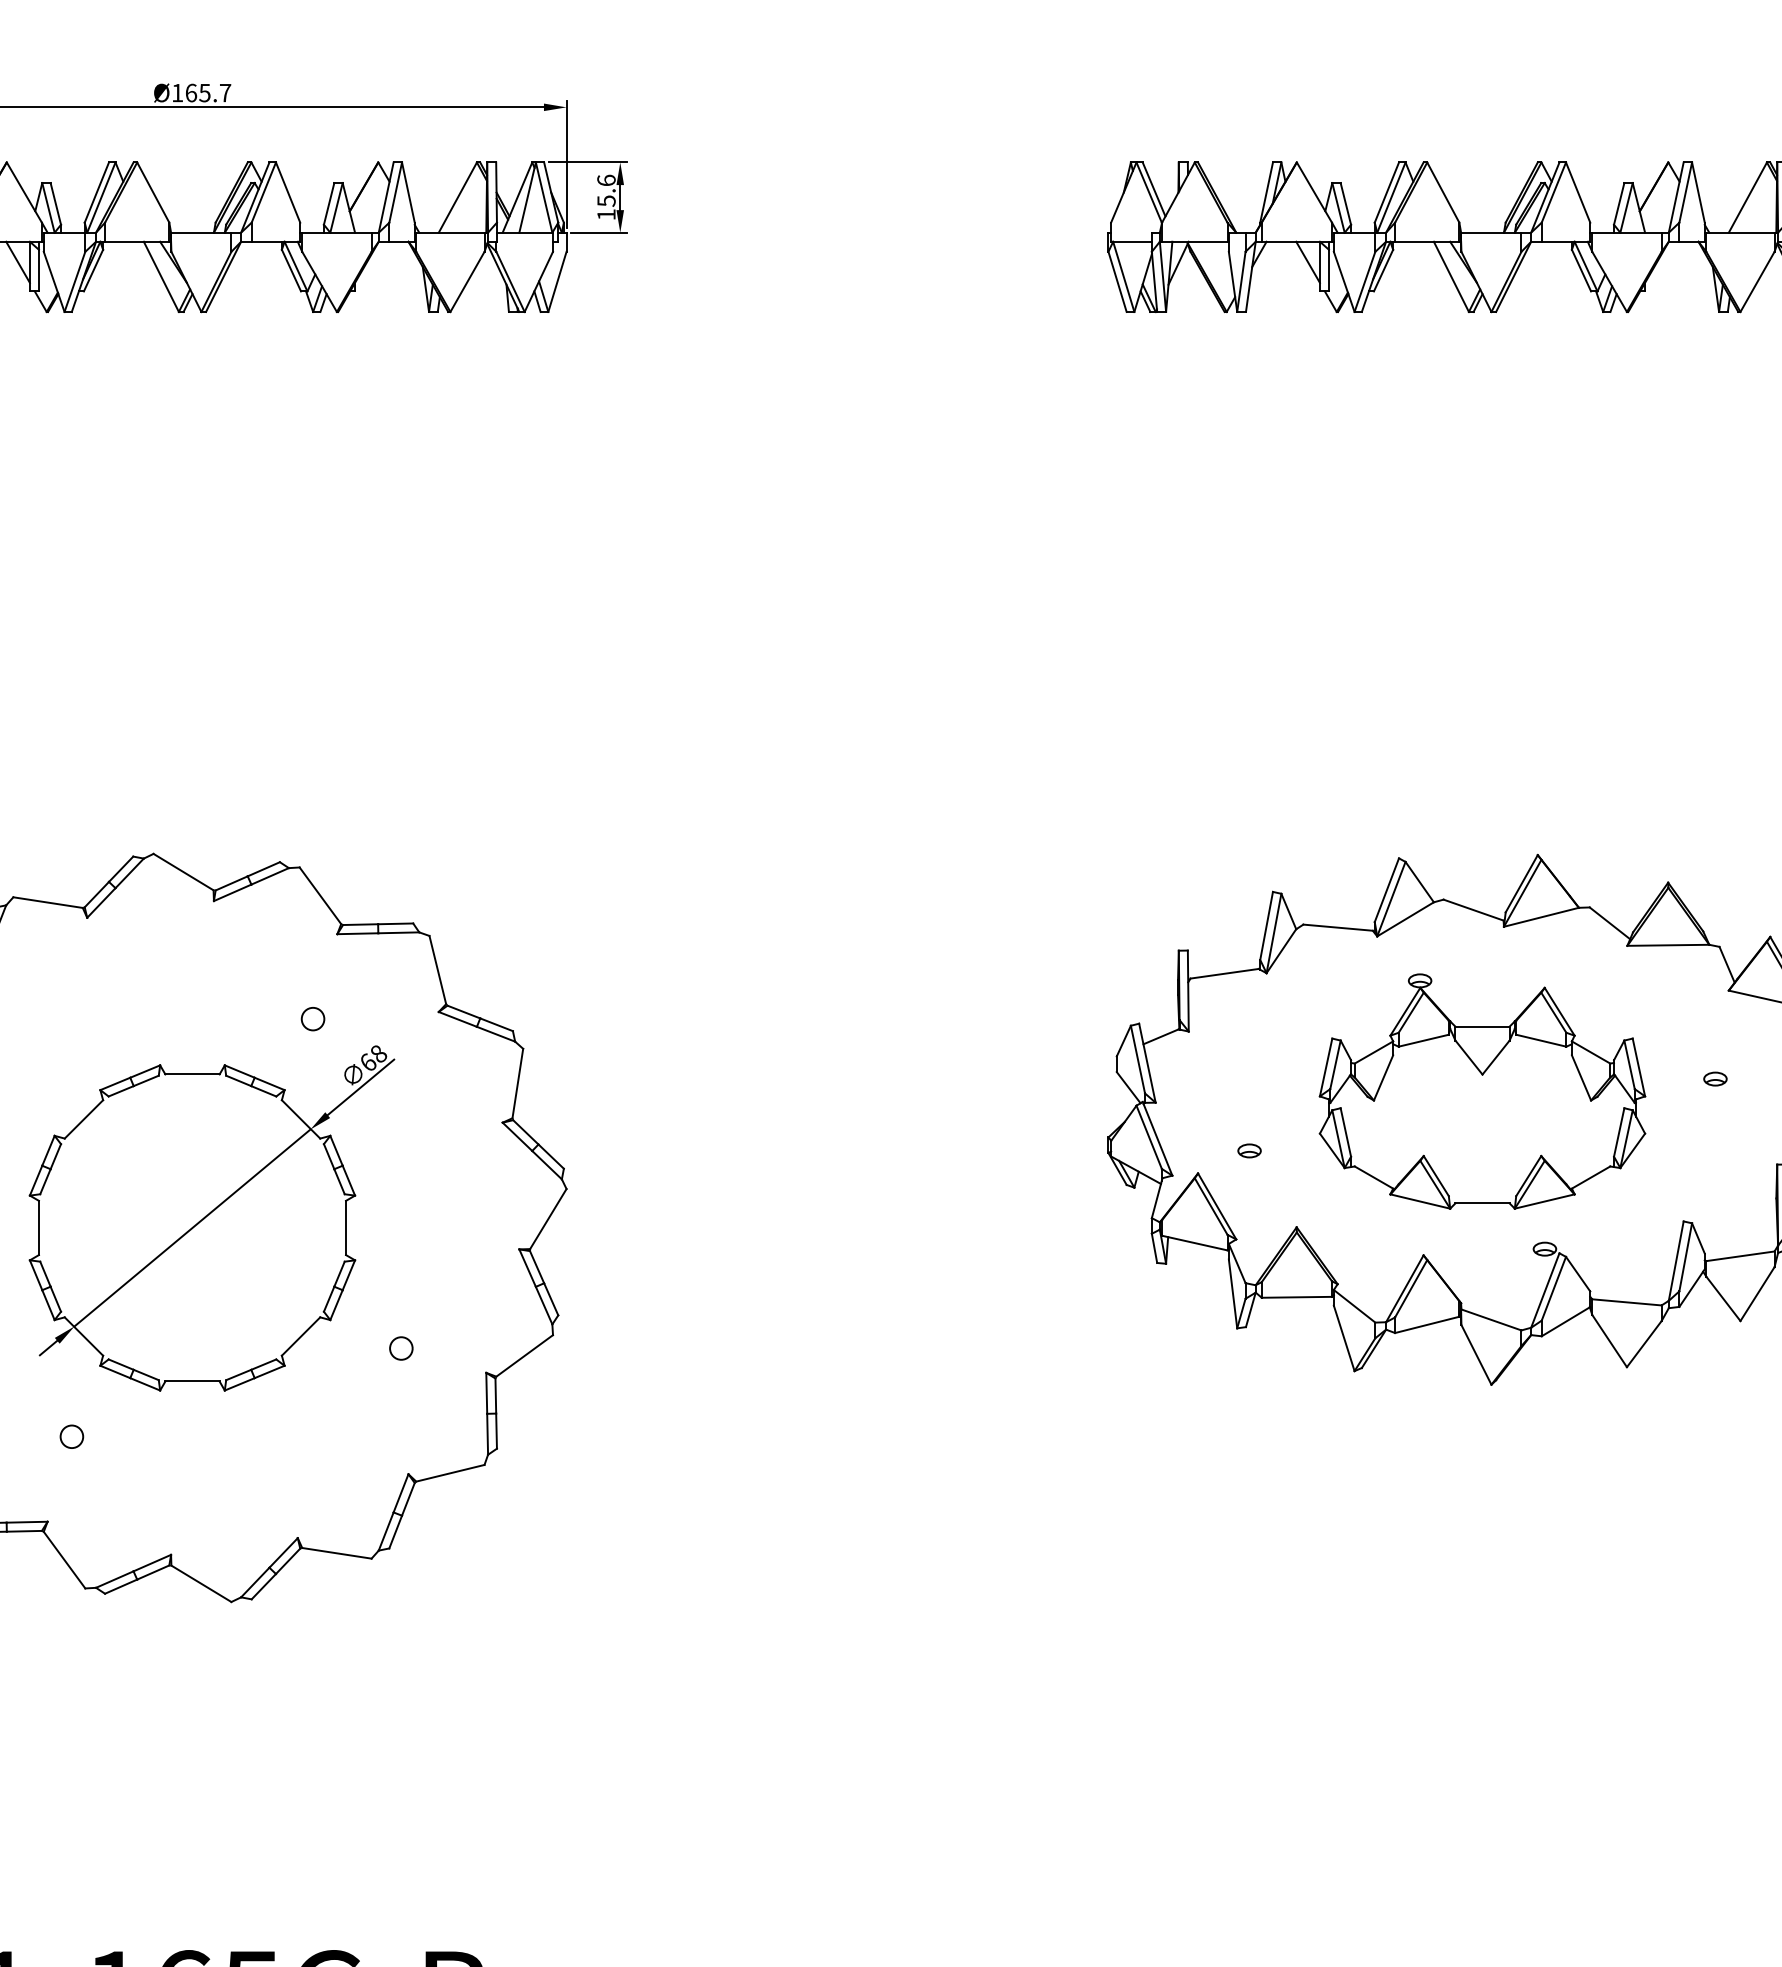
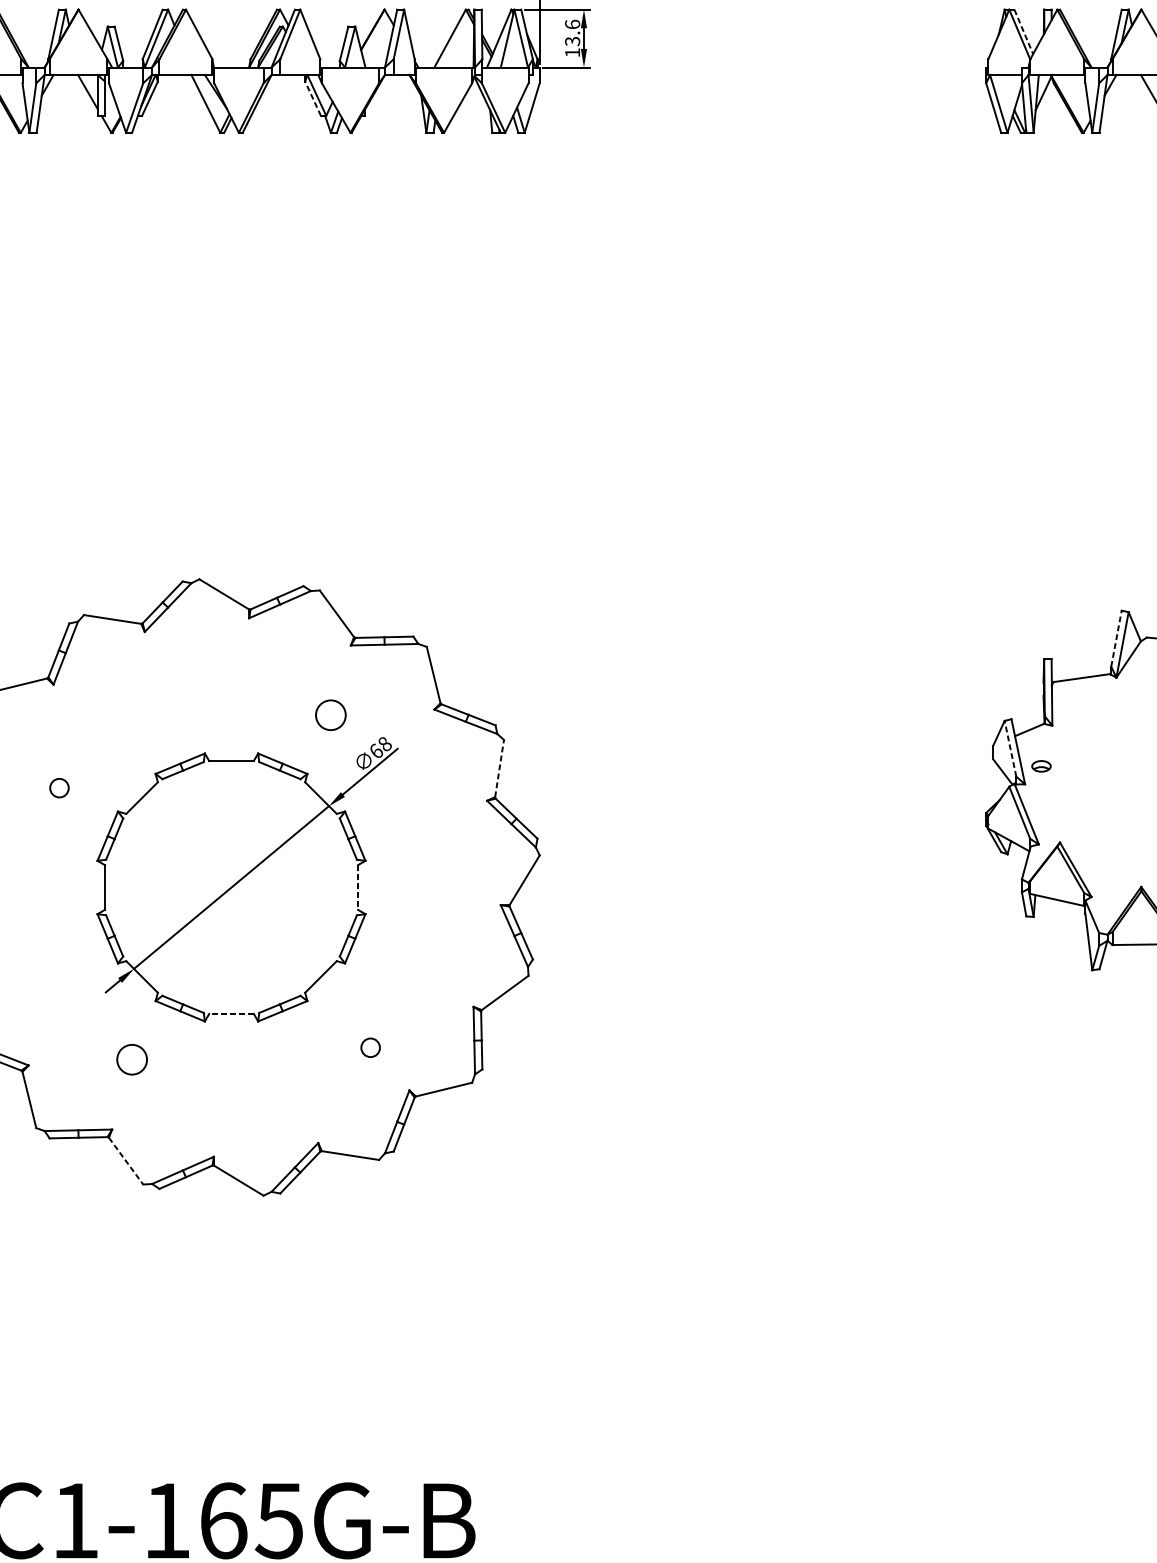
line: (1154, 189) -> (1024, 31), solid -> dashed
text: (606, 200) -> (572, 40), 15.6 -> 13.6
line: (291, 270) -> (313, 98), solid -> dashed
line: (1266, 925) -> (1116, 638), solid -> dashed
circle: (312, 1019) -> (330, 715), size x1.6
line: (1137, 1059) -> (1010, 748), solid -> dashed
line: (517, 1083) -> (499, 768), solid -> dashed
part: (1249, 1150) -> (1041, 766), moved
line: (346, 1228) -> (358, 887), solid -> dashed
circle: (401, 1348) -> (370, 1047), moved
line: (192, 1381) -> (231, 1014), solid -> dashed
circle: (71, 1436) -> (131, 1059), size x1.6
line: (64, 1560) -> (126, 1161), solid -> dashed

